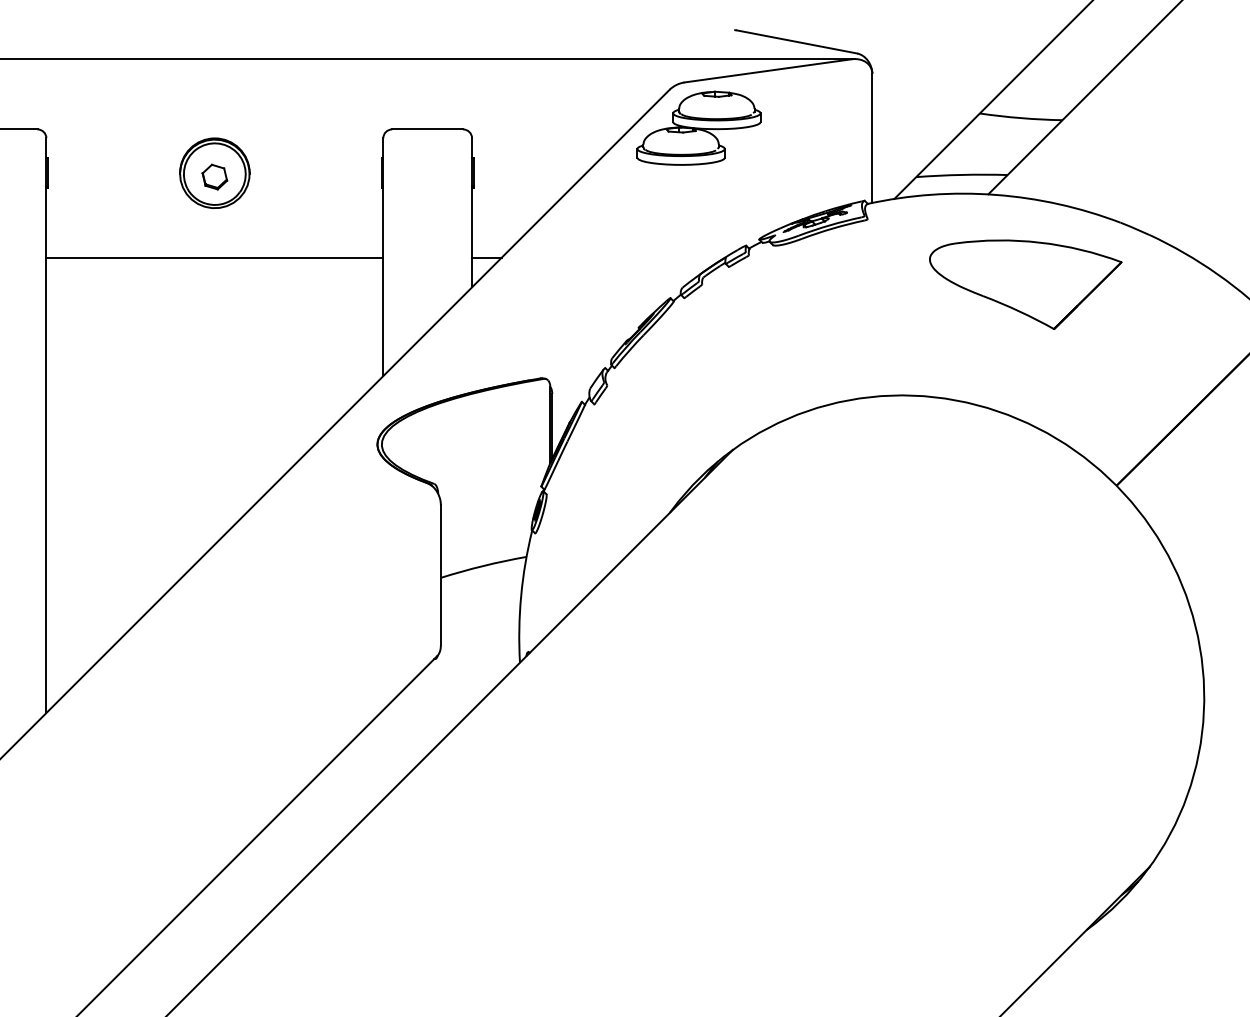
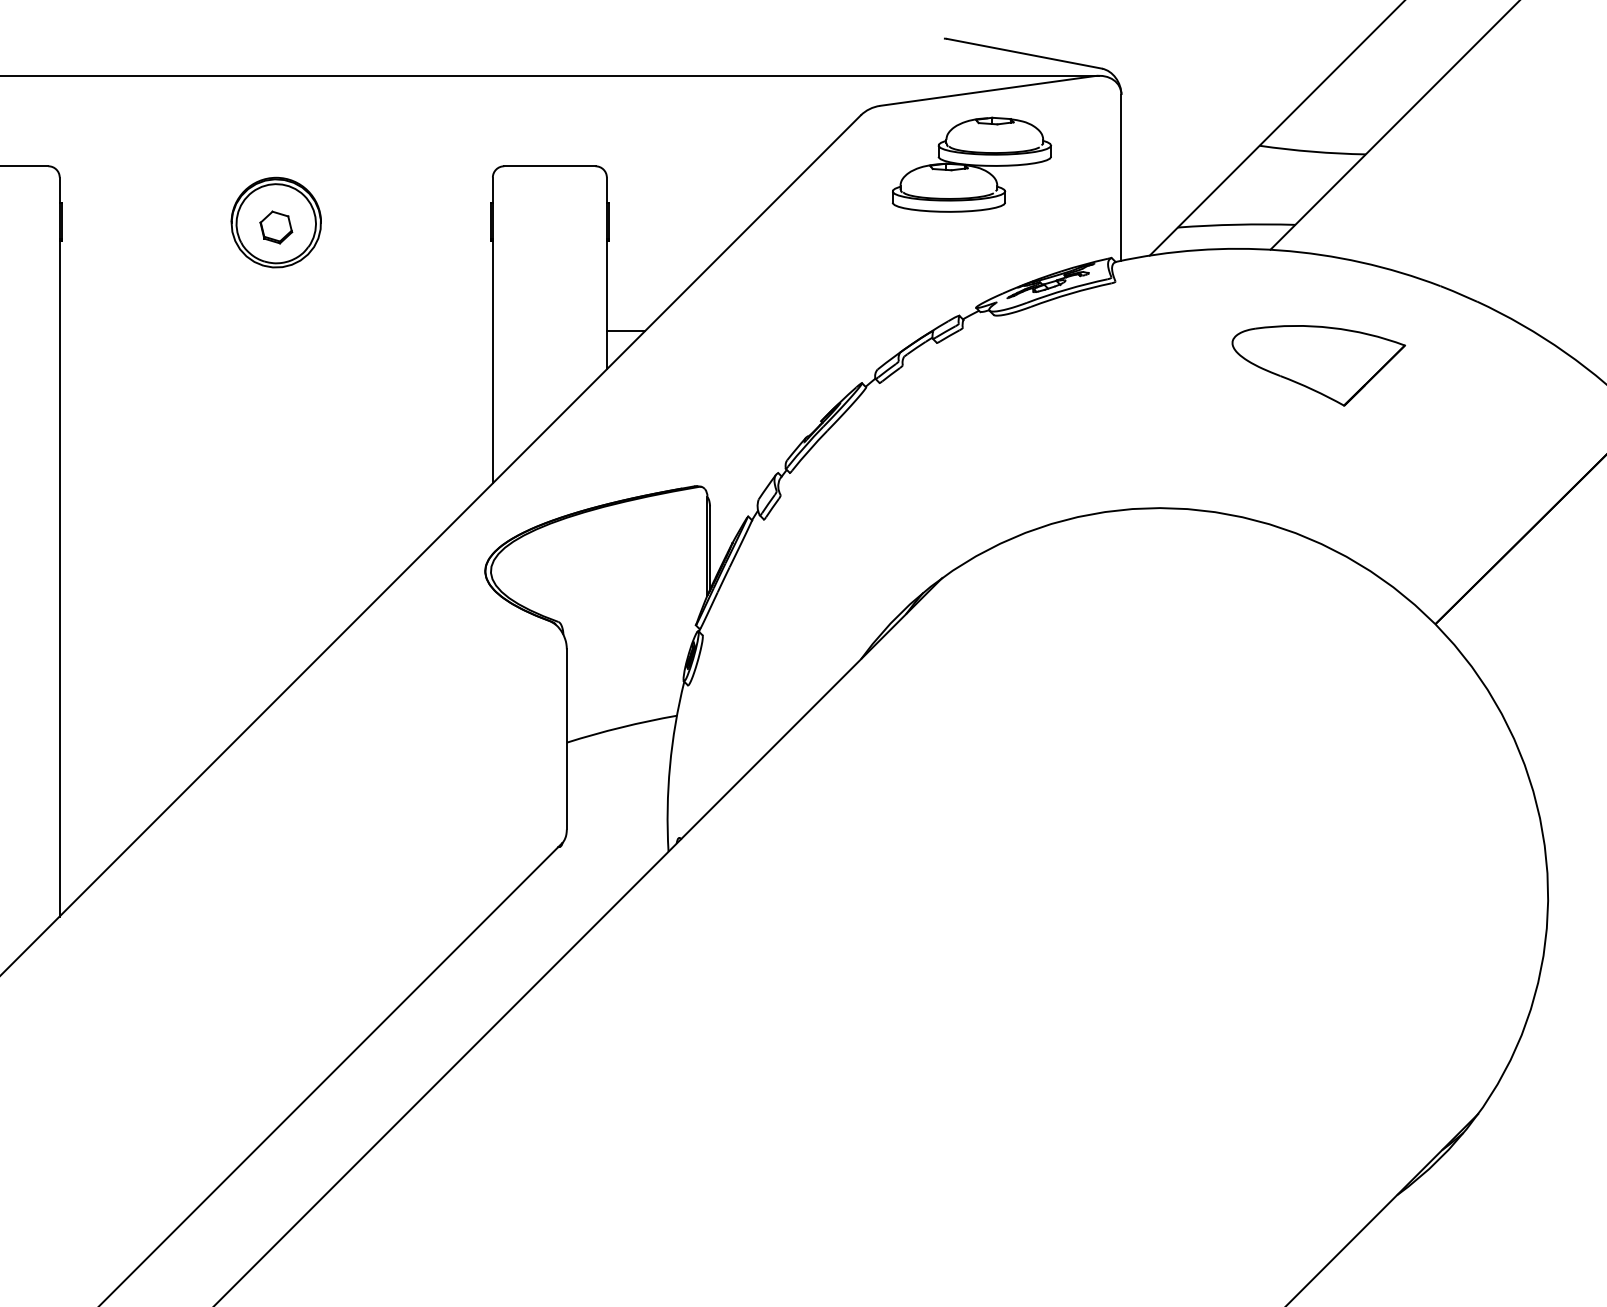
part: (698, 127) -> (971, 163), moved
line: (214, 257) -> (275, 330), removed
part: (1025, 284) -> (1318, 365), size x0.7

